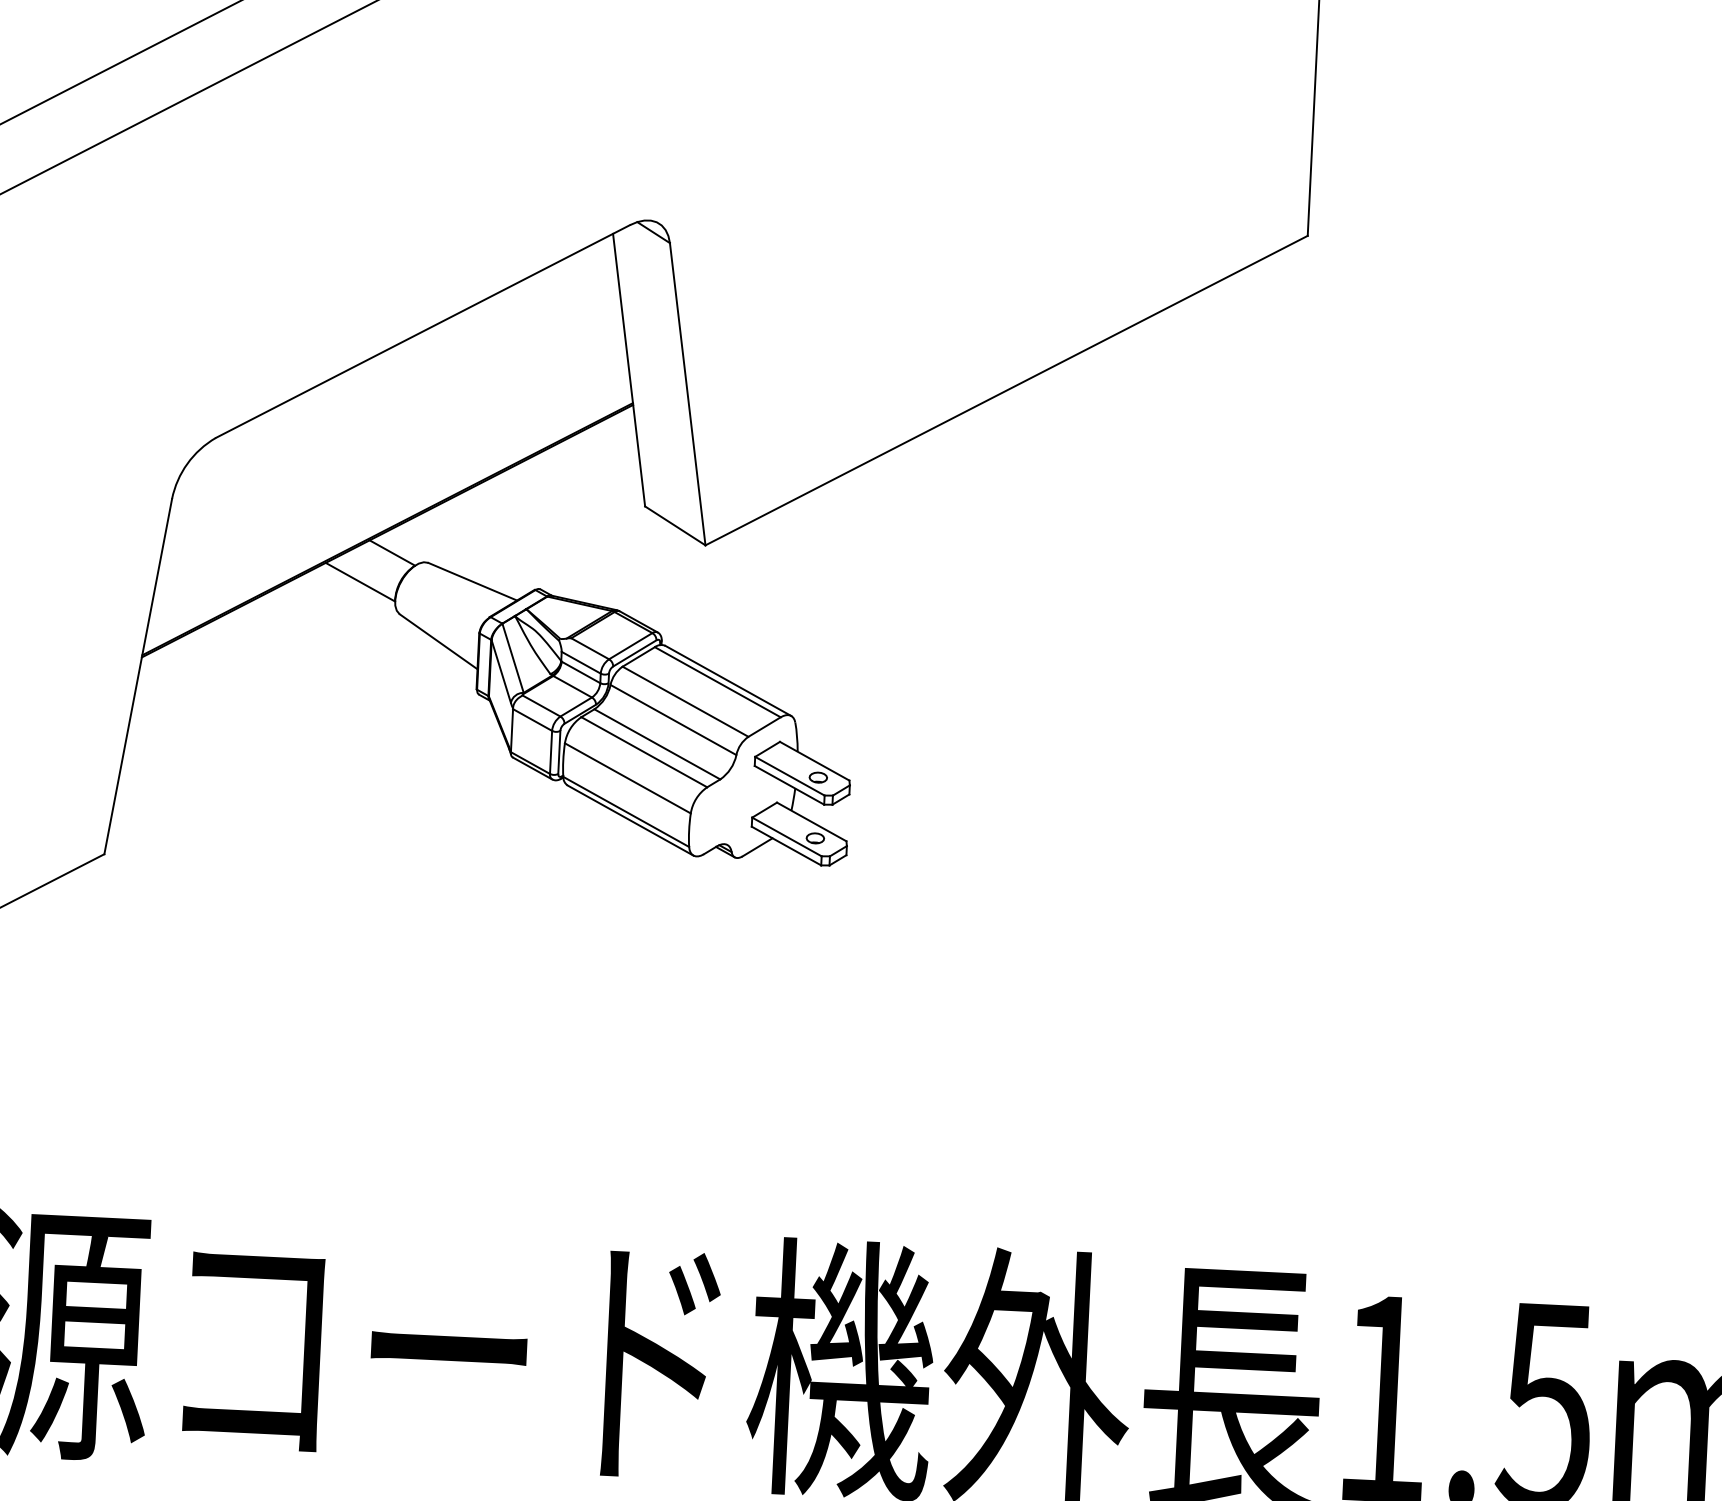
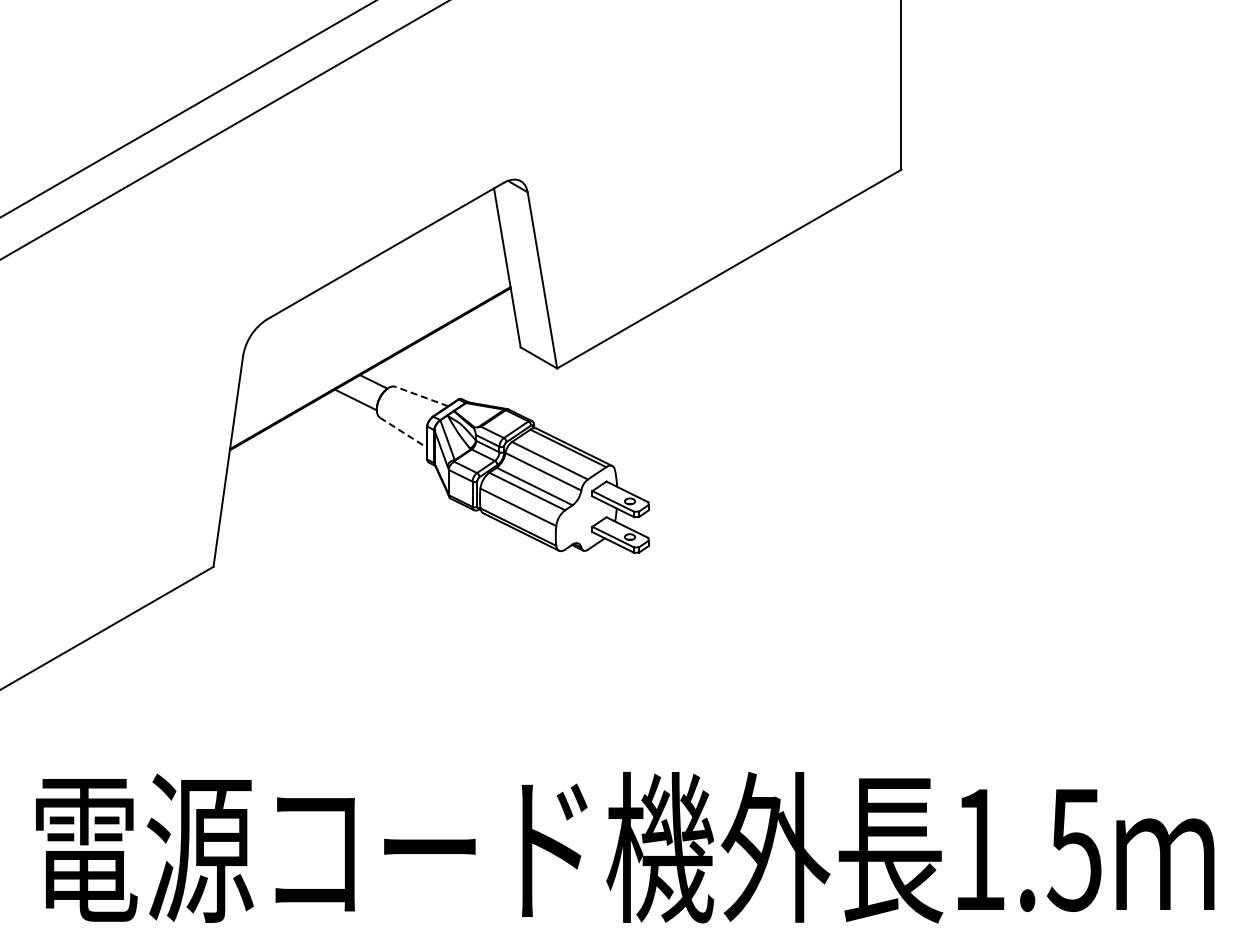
line: (472, 581) -> (421, 396), solid -> dashed
line: (438, 641) -> (403, 432), solid -> dashed

